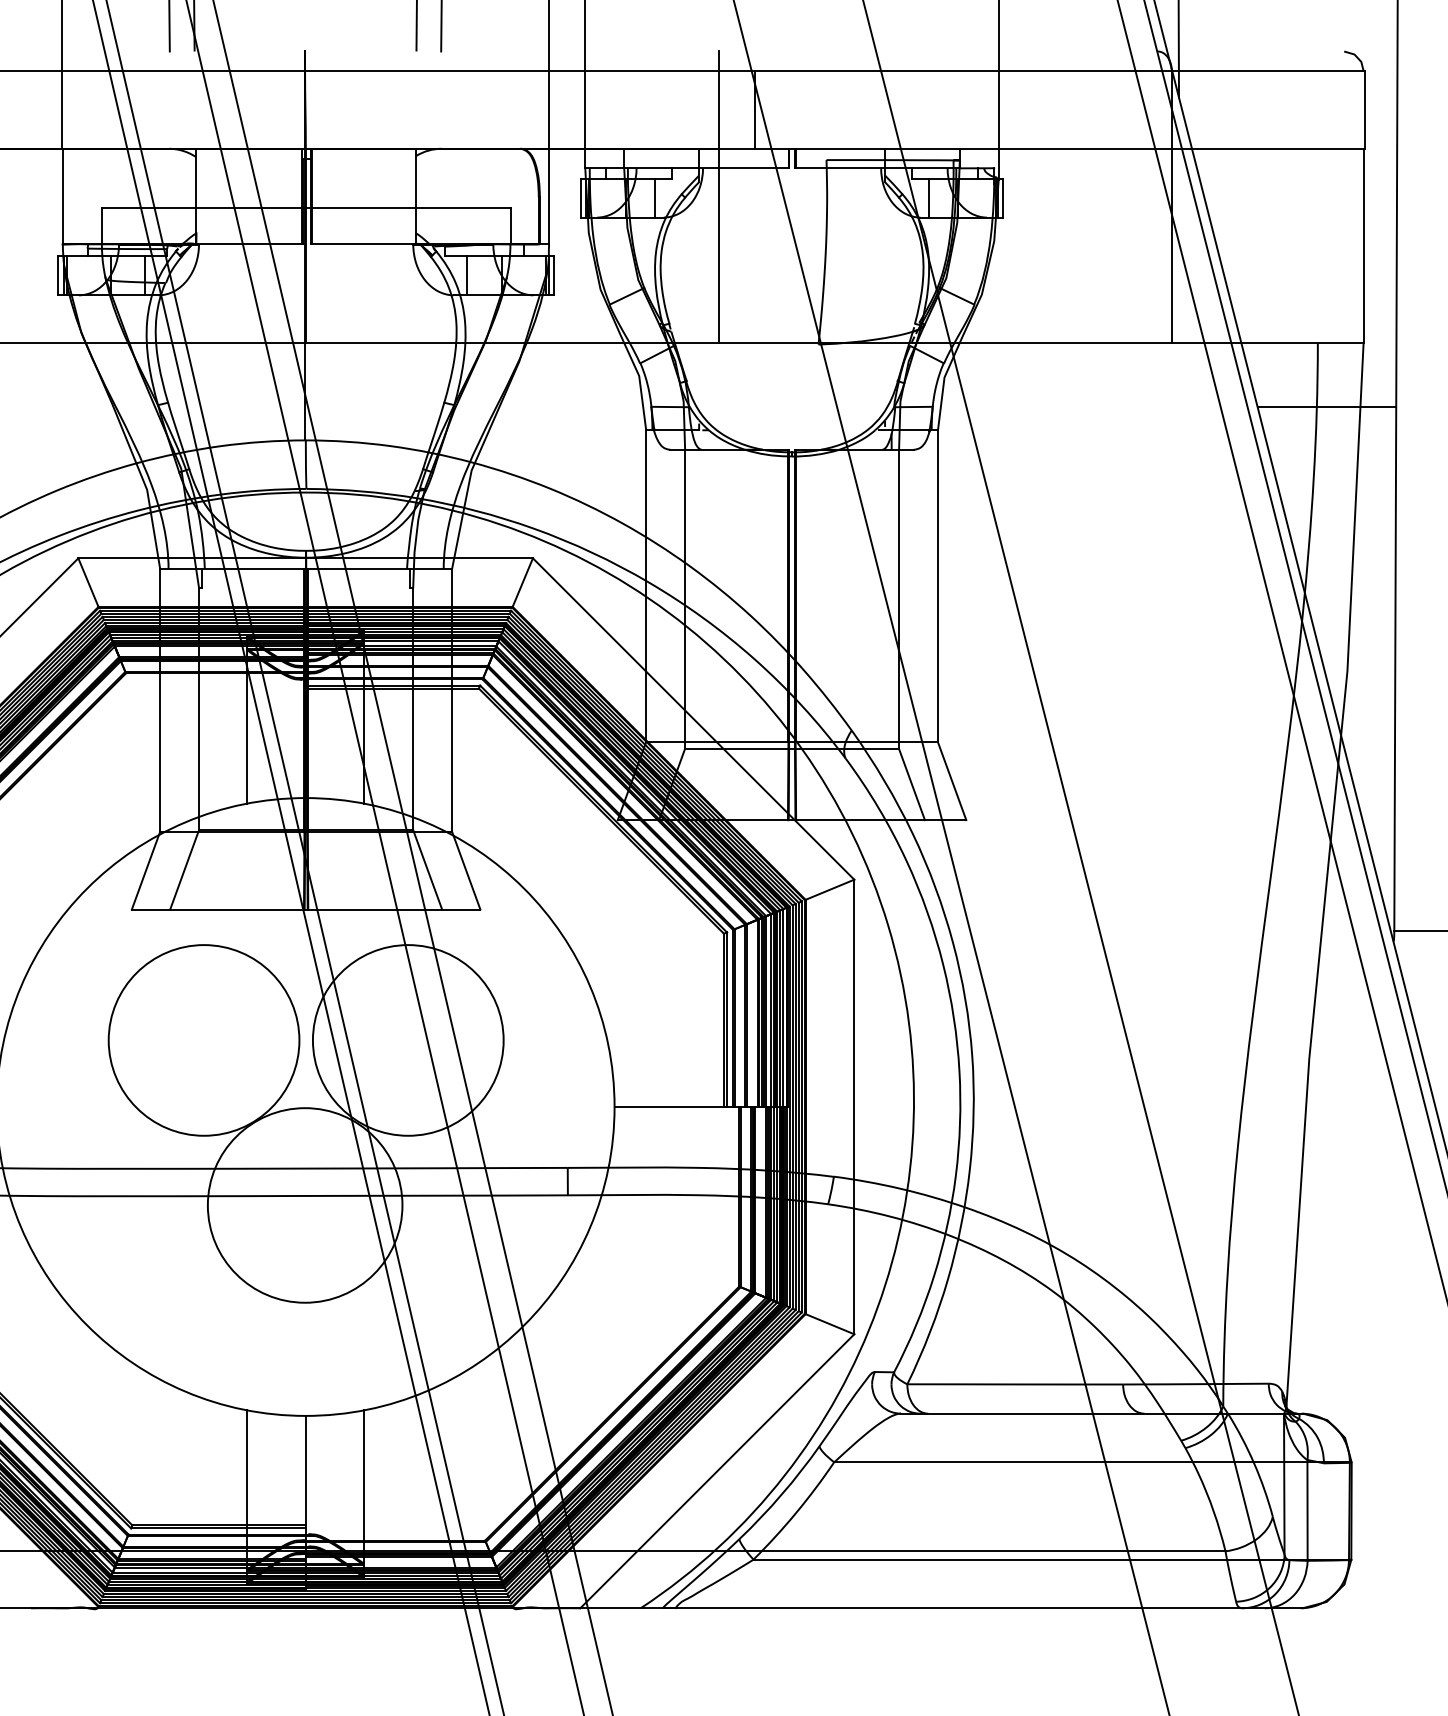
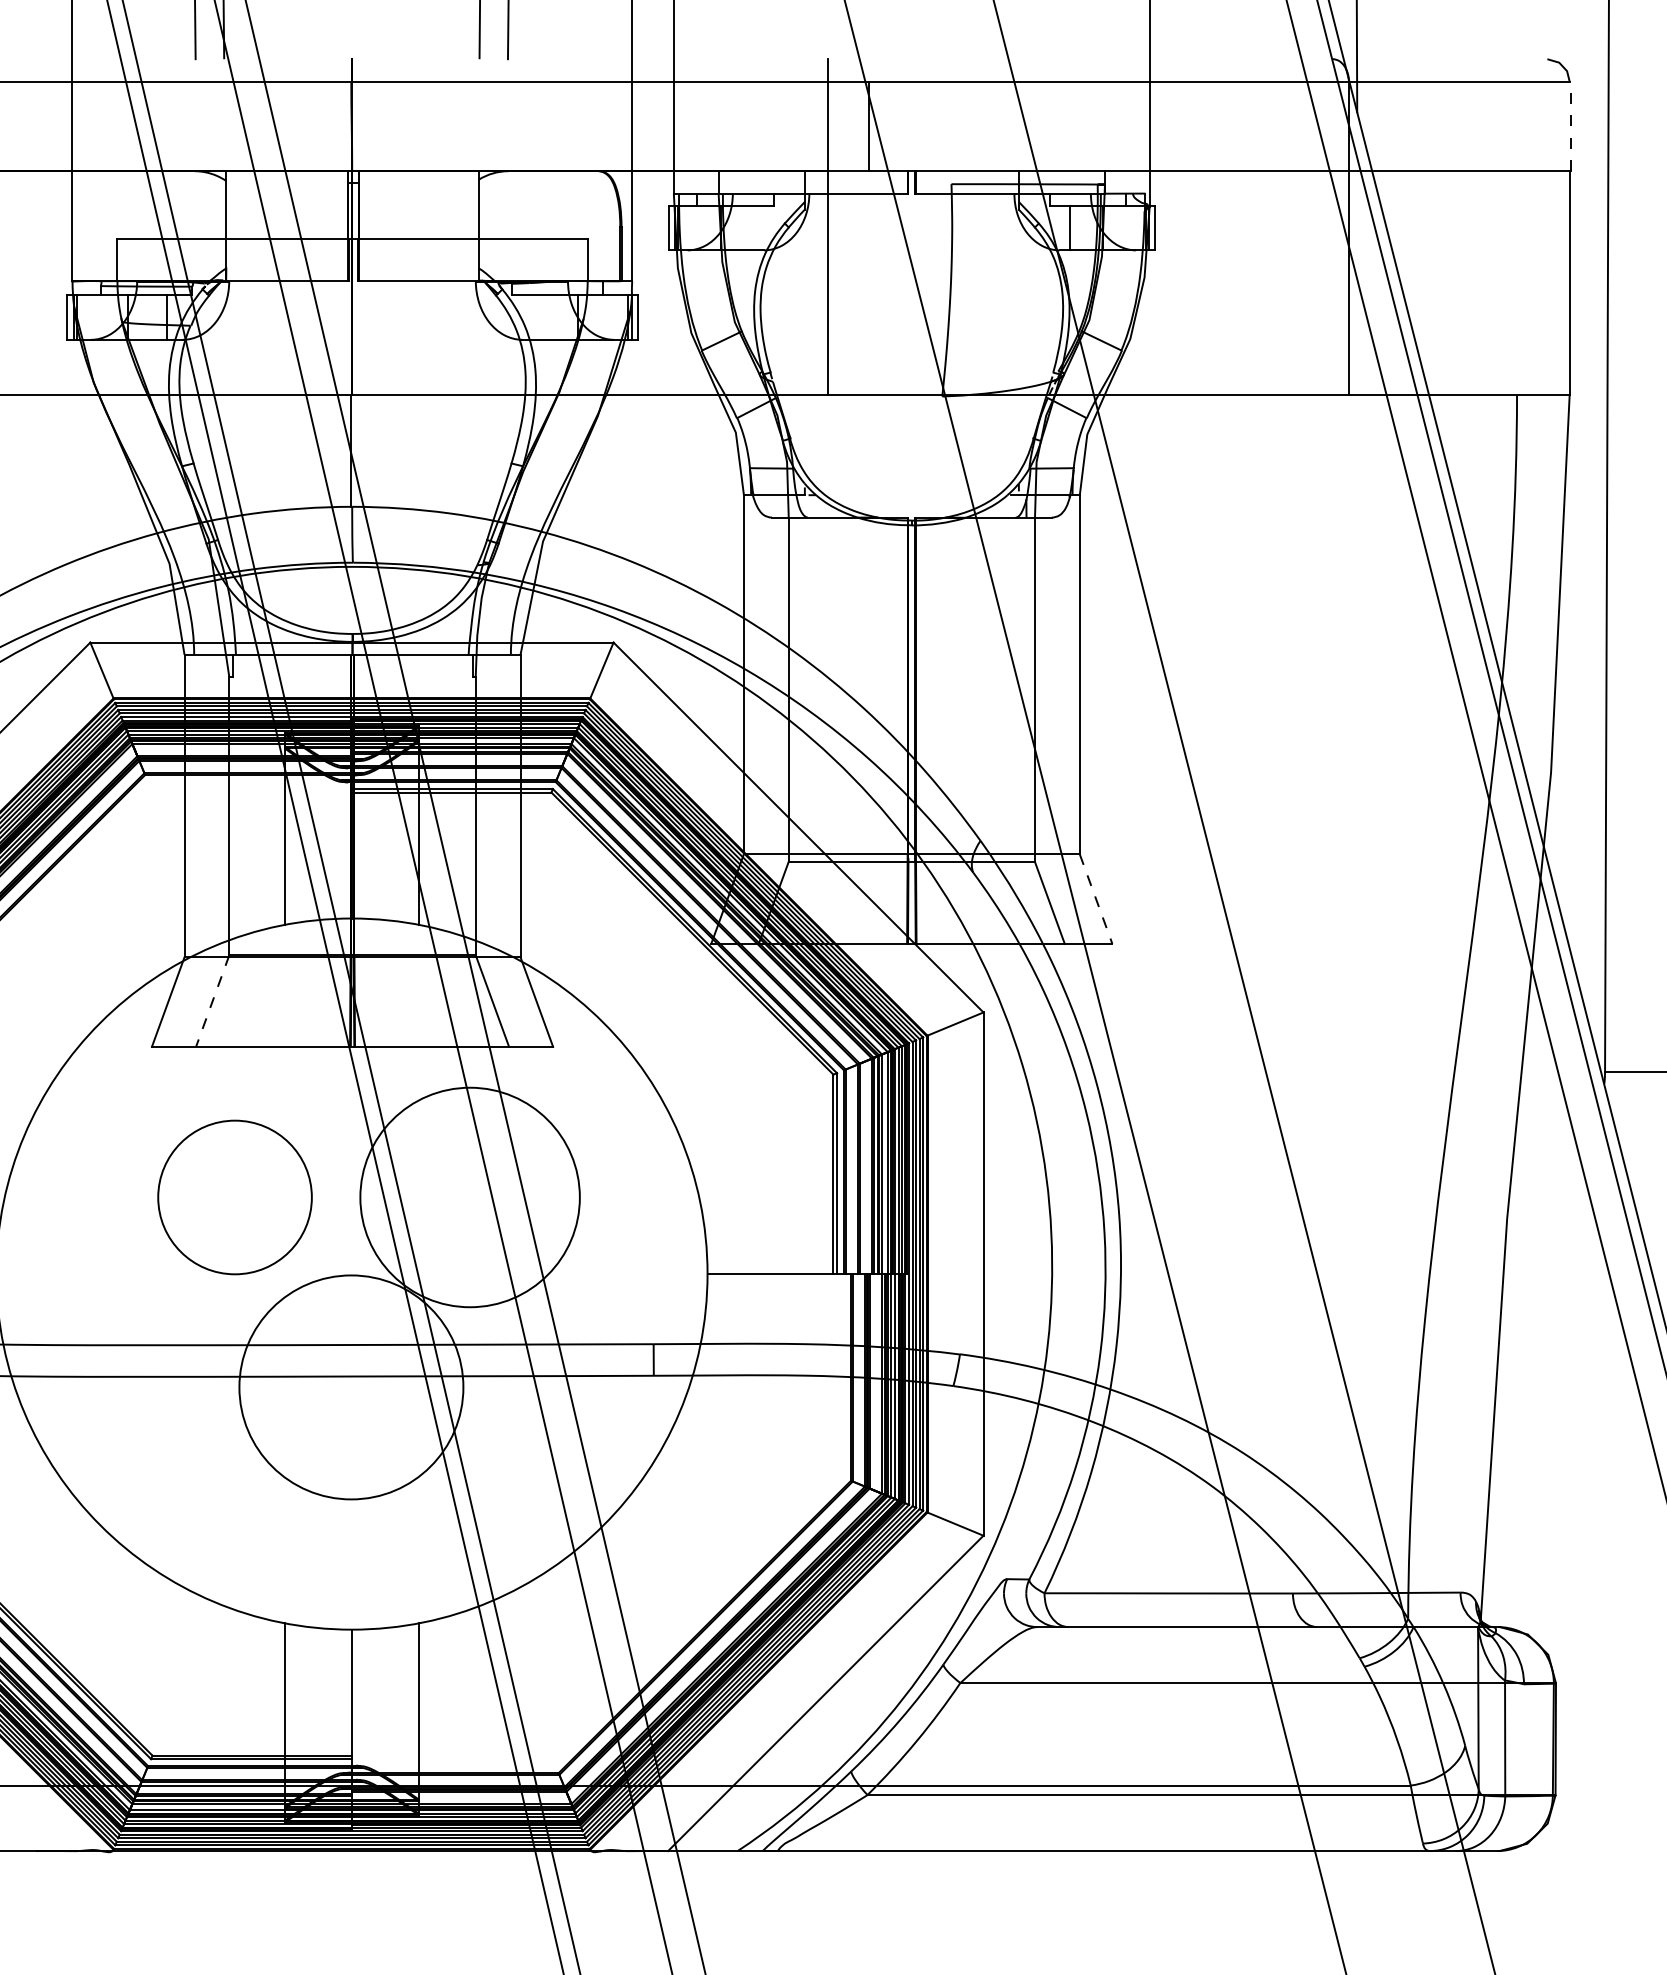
line: (1364, 109) -> (1570, 126), solid -> dashed
line: (655, 197) -> (754, 227), removed
line: (467, 275) -> (538, 317), removed
line: (1326, 407) -> (1527, 468), removed
line: (952, 781) -> (1096, 899), solid -> dashed
line: (184, 870) -> (212, 1001), solid -> dashed
circle: (203, 1040) -> (234, 1197), size x0.7

